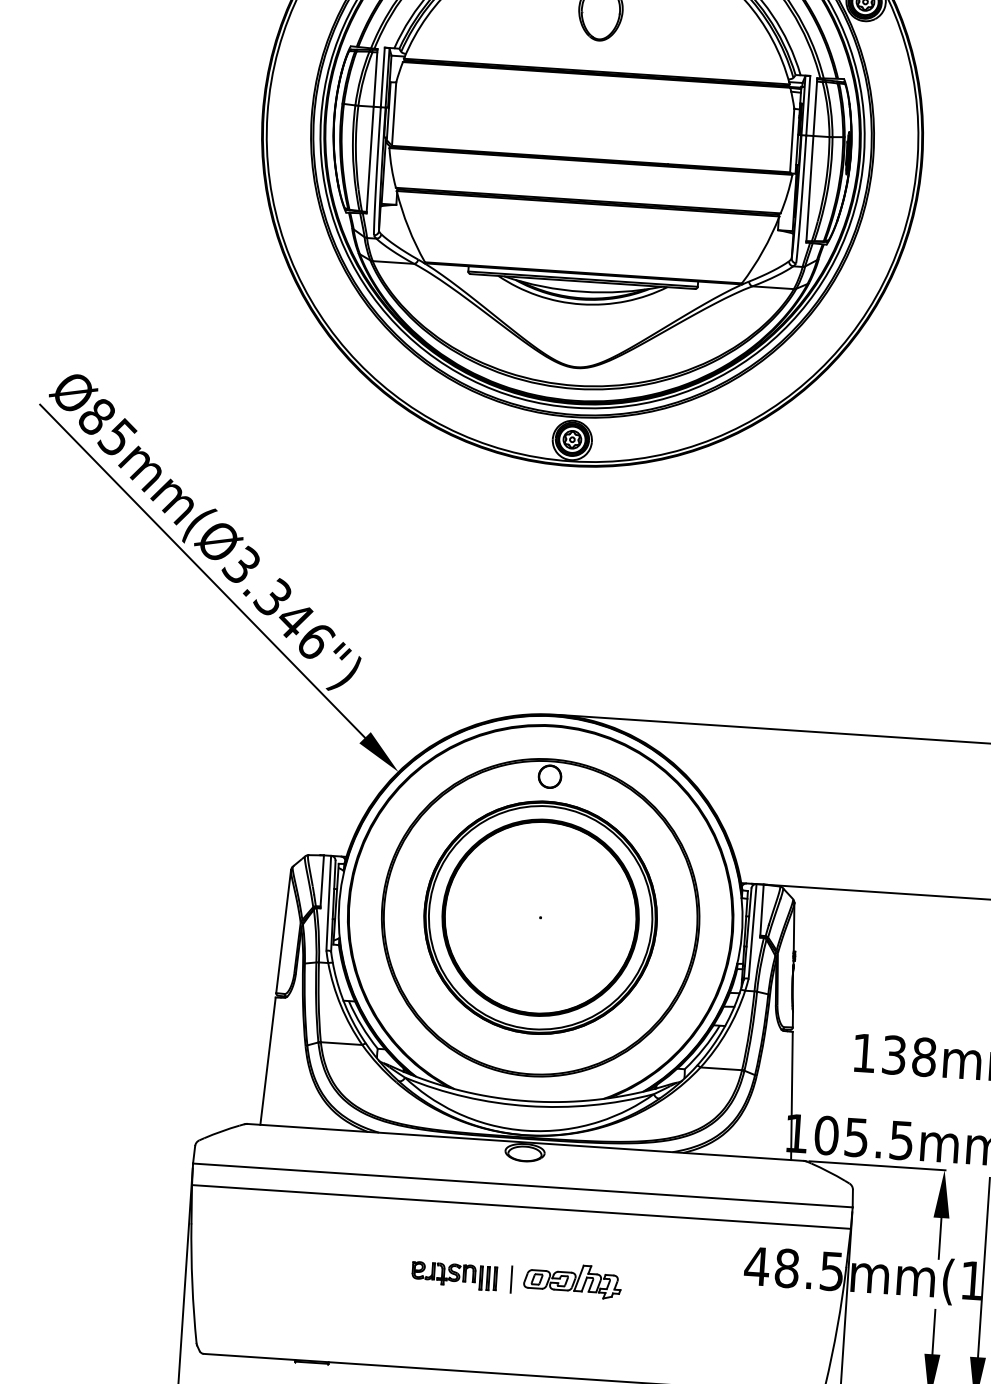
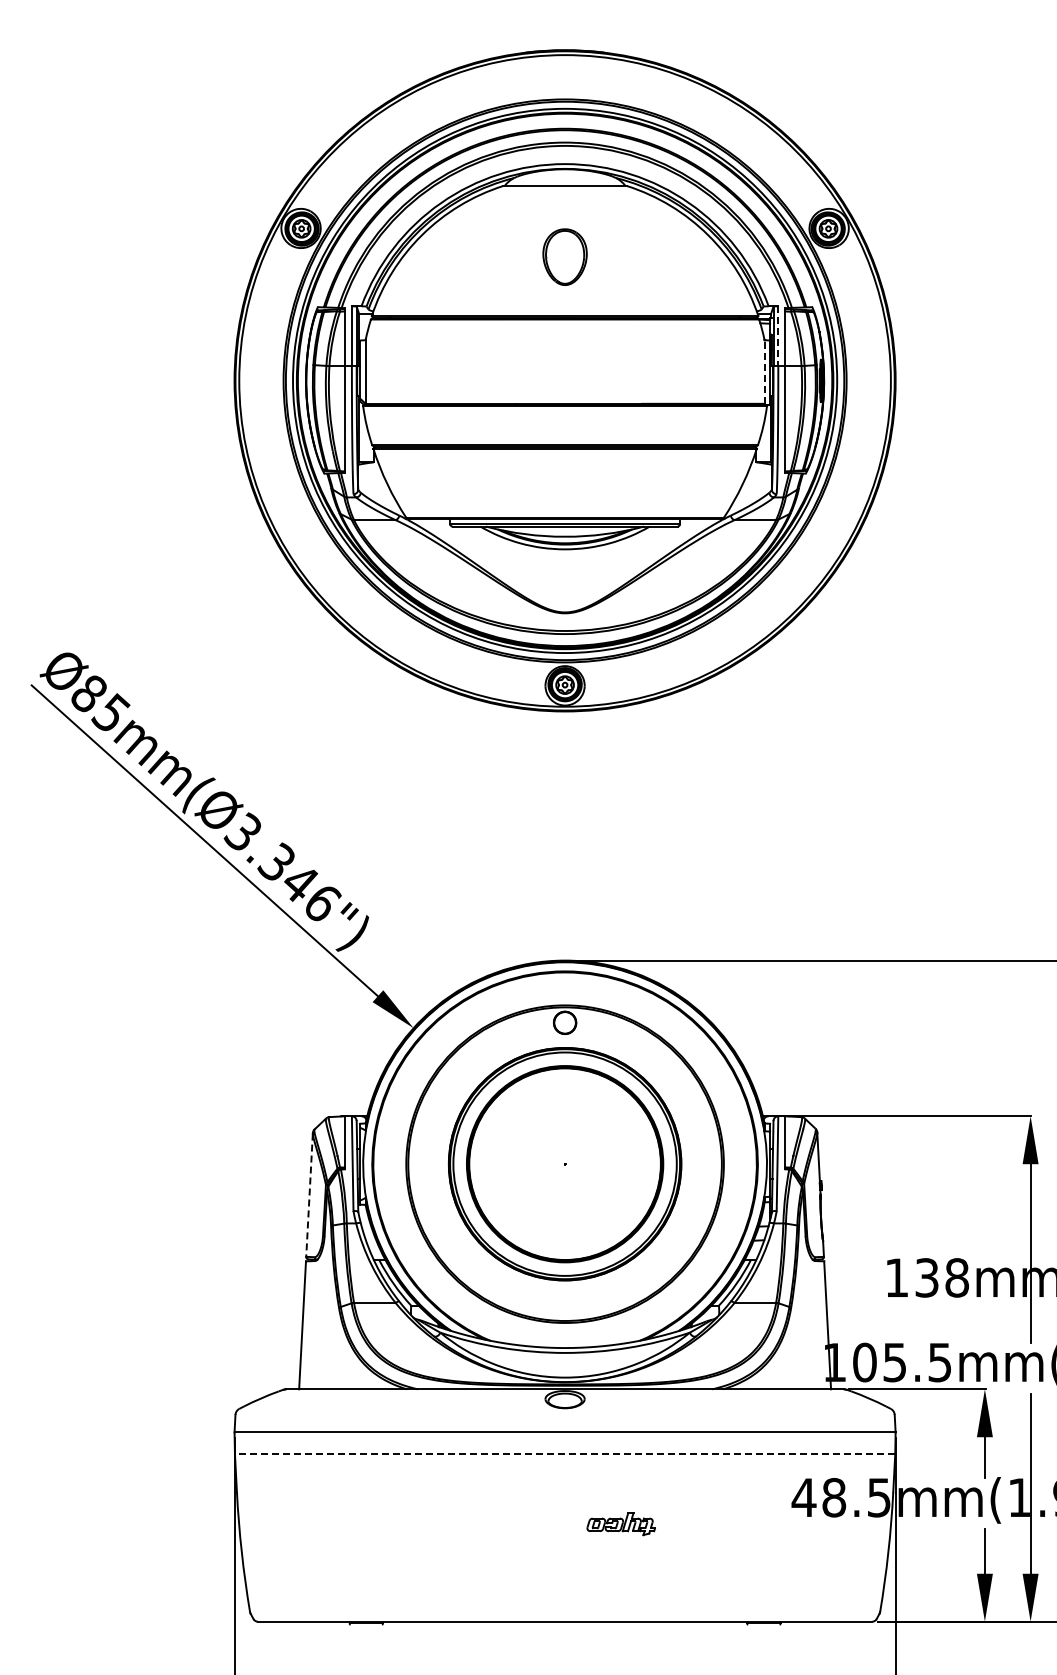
line: (808, 106) -> (778, 336), solid -> dashed
line: (792, 141) -> (764, 372), solid -> dashed
line: (283, 932) -> (309, 1195), solid -> dashed
line: (520, 1207) -> (564, 1454), solid -> dashed
part: (454, 1275) -> (502, 1526), removed
line: (511, 1279) -> (559, 1527), removed
part: (573, 1280) -> (621, 1523), size x0.7

